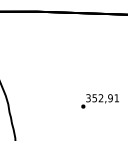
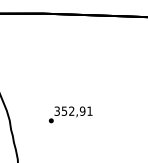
text: (99, 101) -> (69, 114), moved

